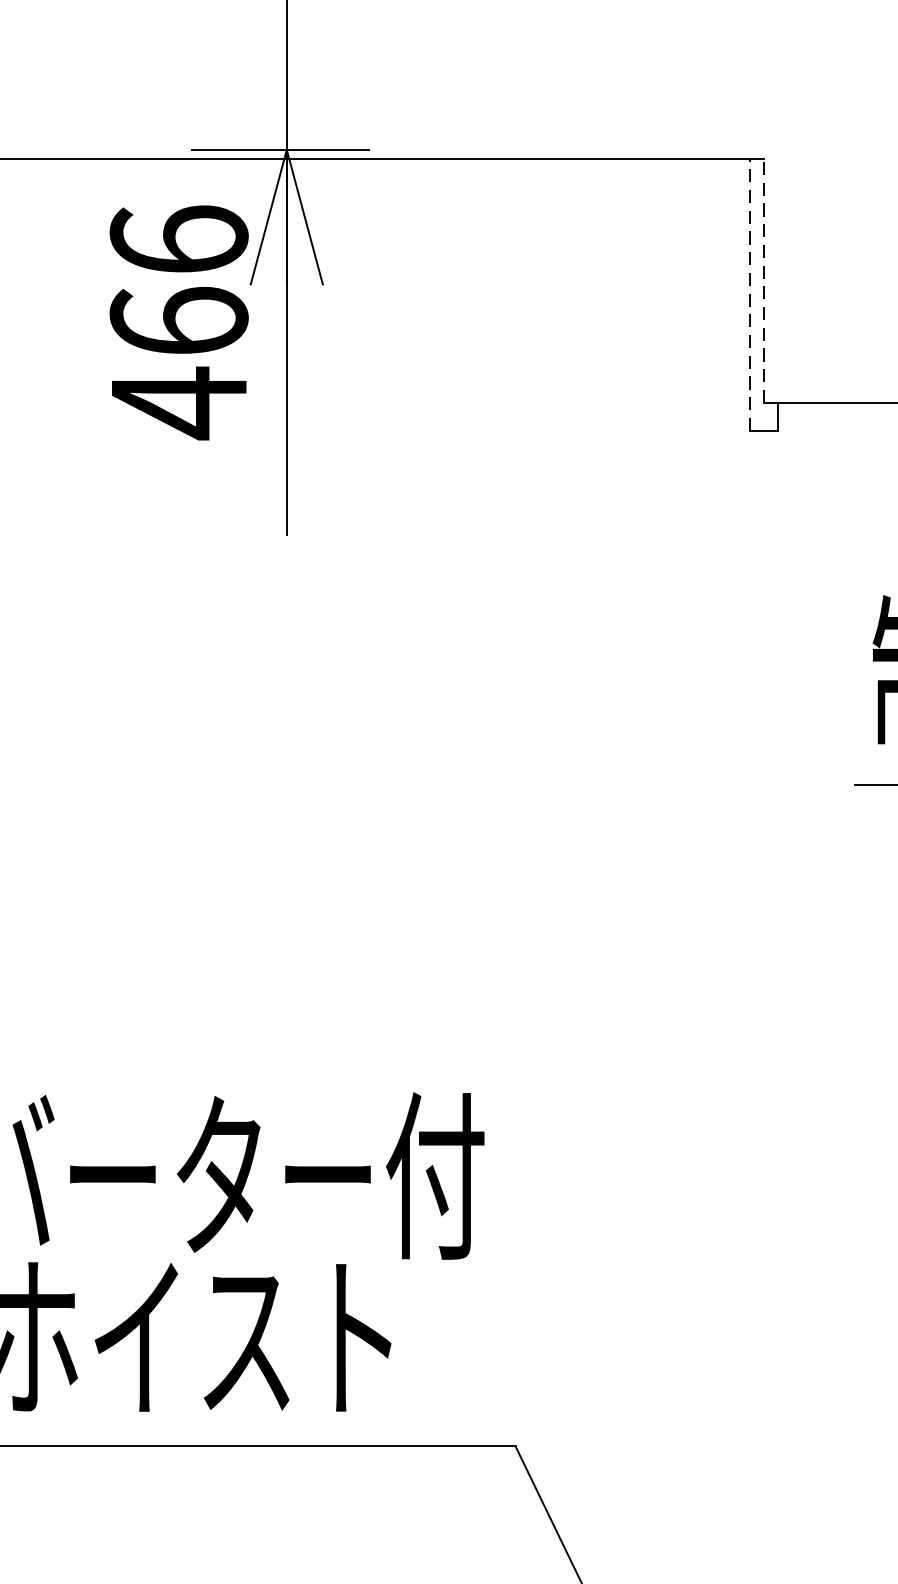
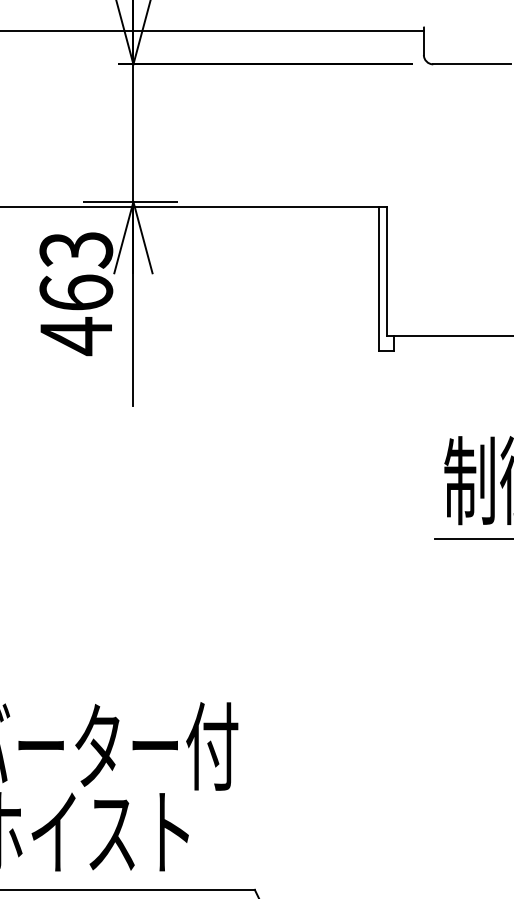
text: (179, 239) -> (76, 249), 466 -> 463
line: (763, 280) -> (386, 271), dashed -> solid
line: (750, 294) -> (379, 278), dashed -> solid

